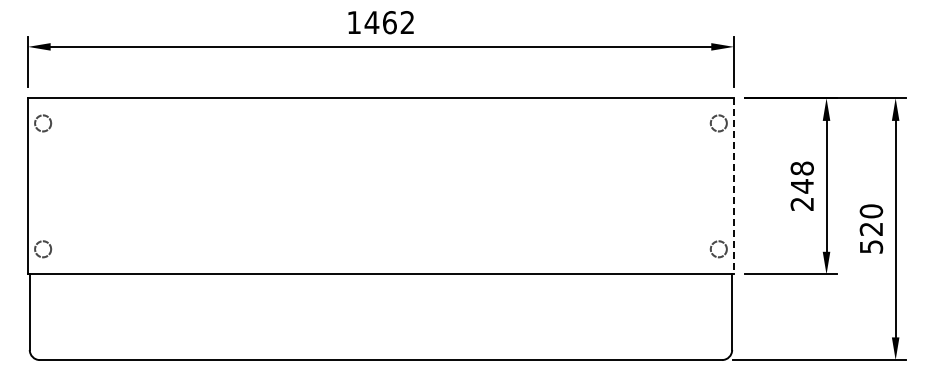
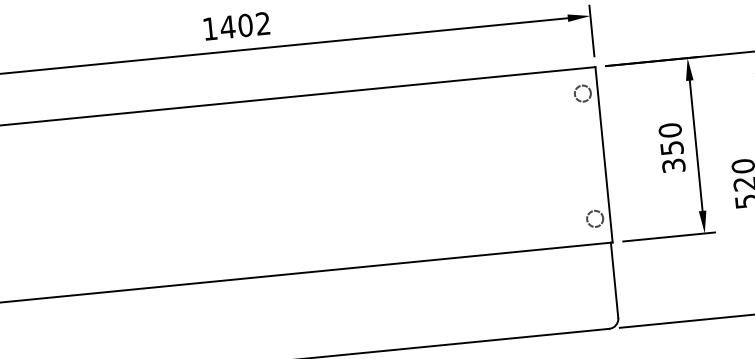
text: (389, 22) -> (245, 25), 1462 -> 1402
text: (802, 185) -> (672, 147), 248 -> 350
line: (733, 186) -> (603, 155), dashed -> solid

